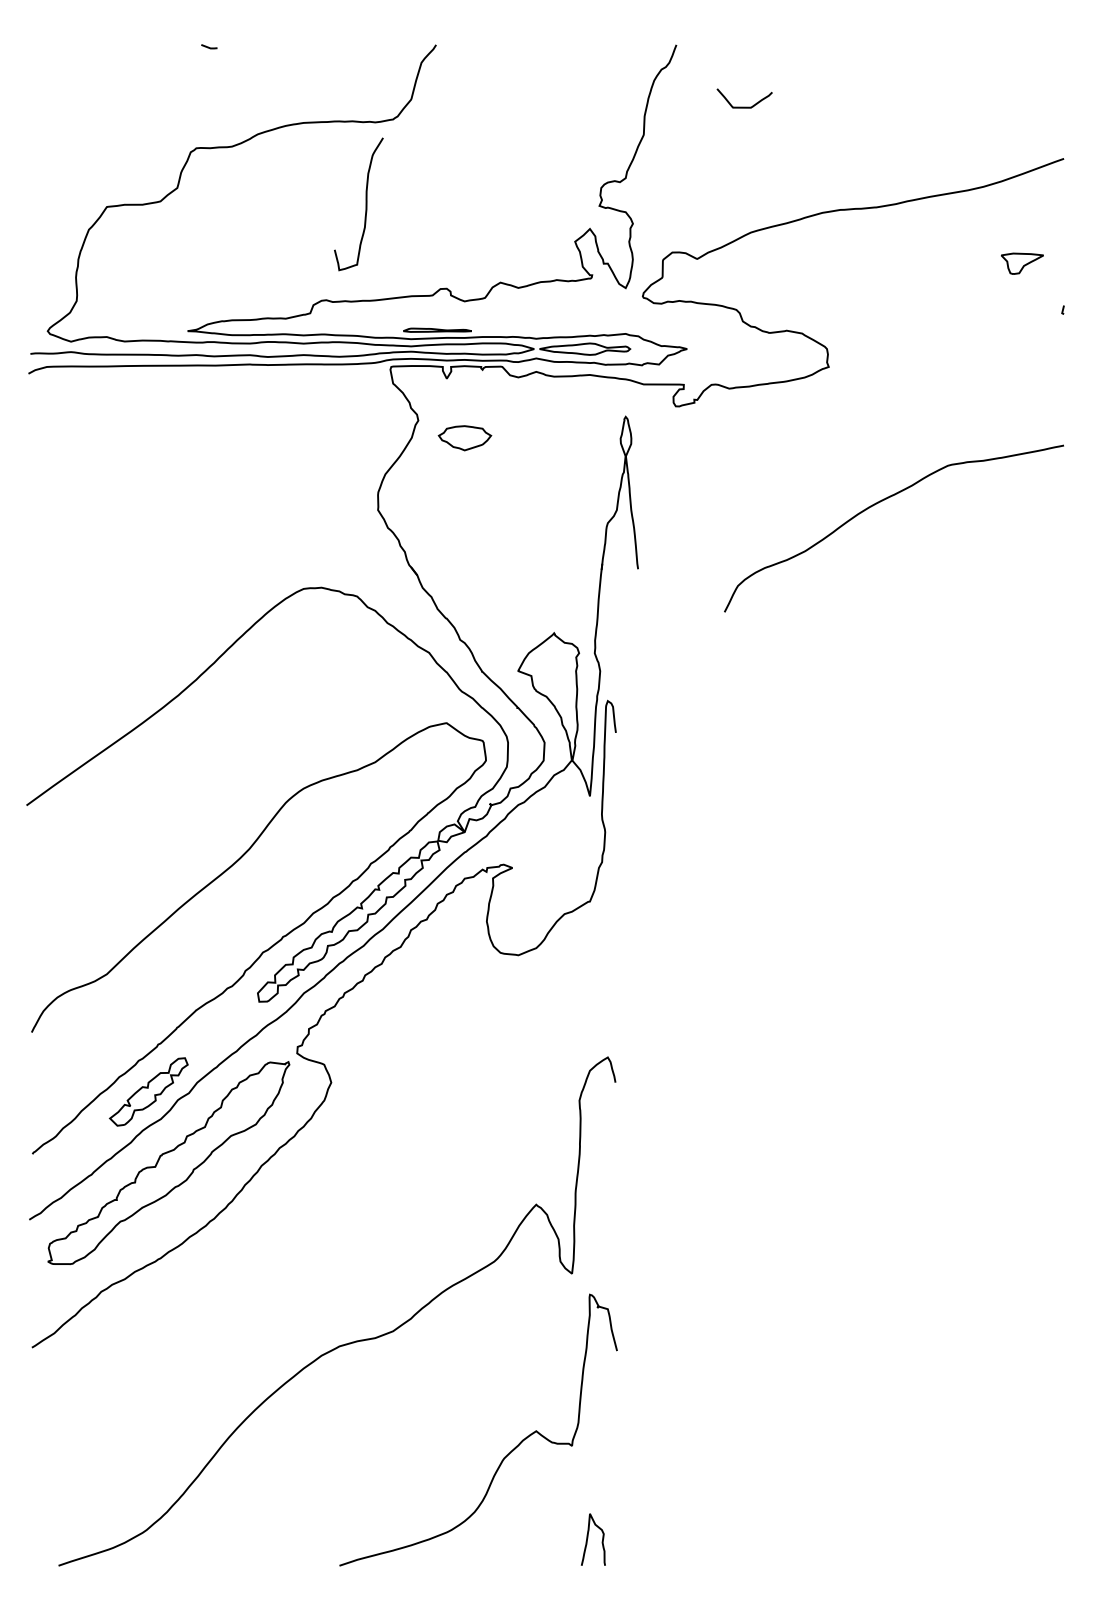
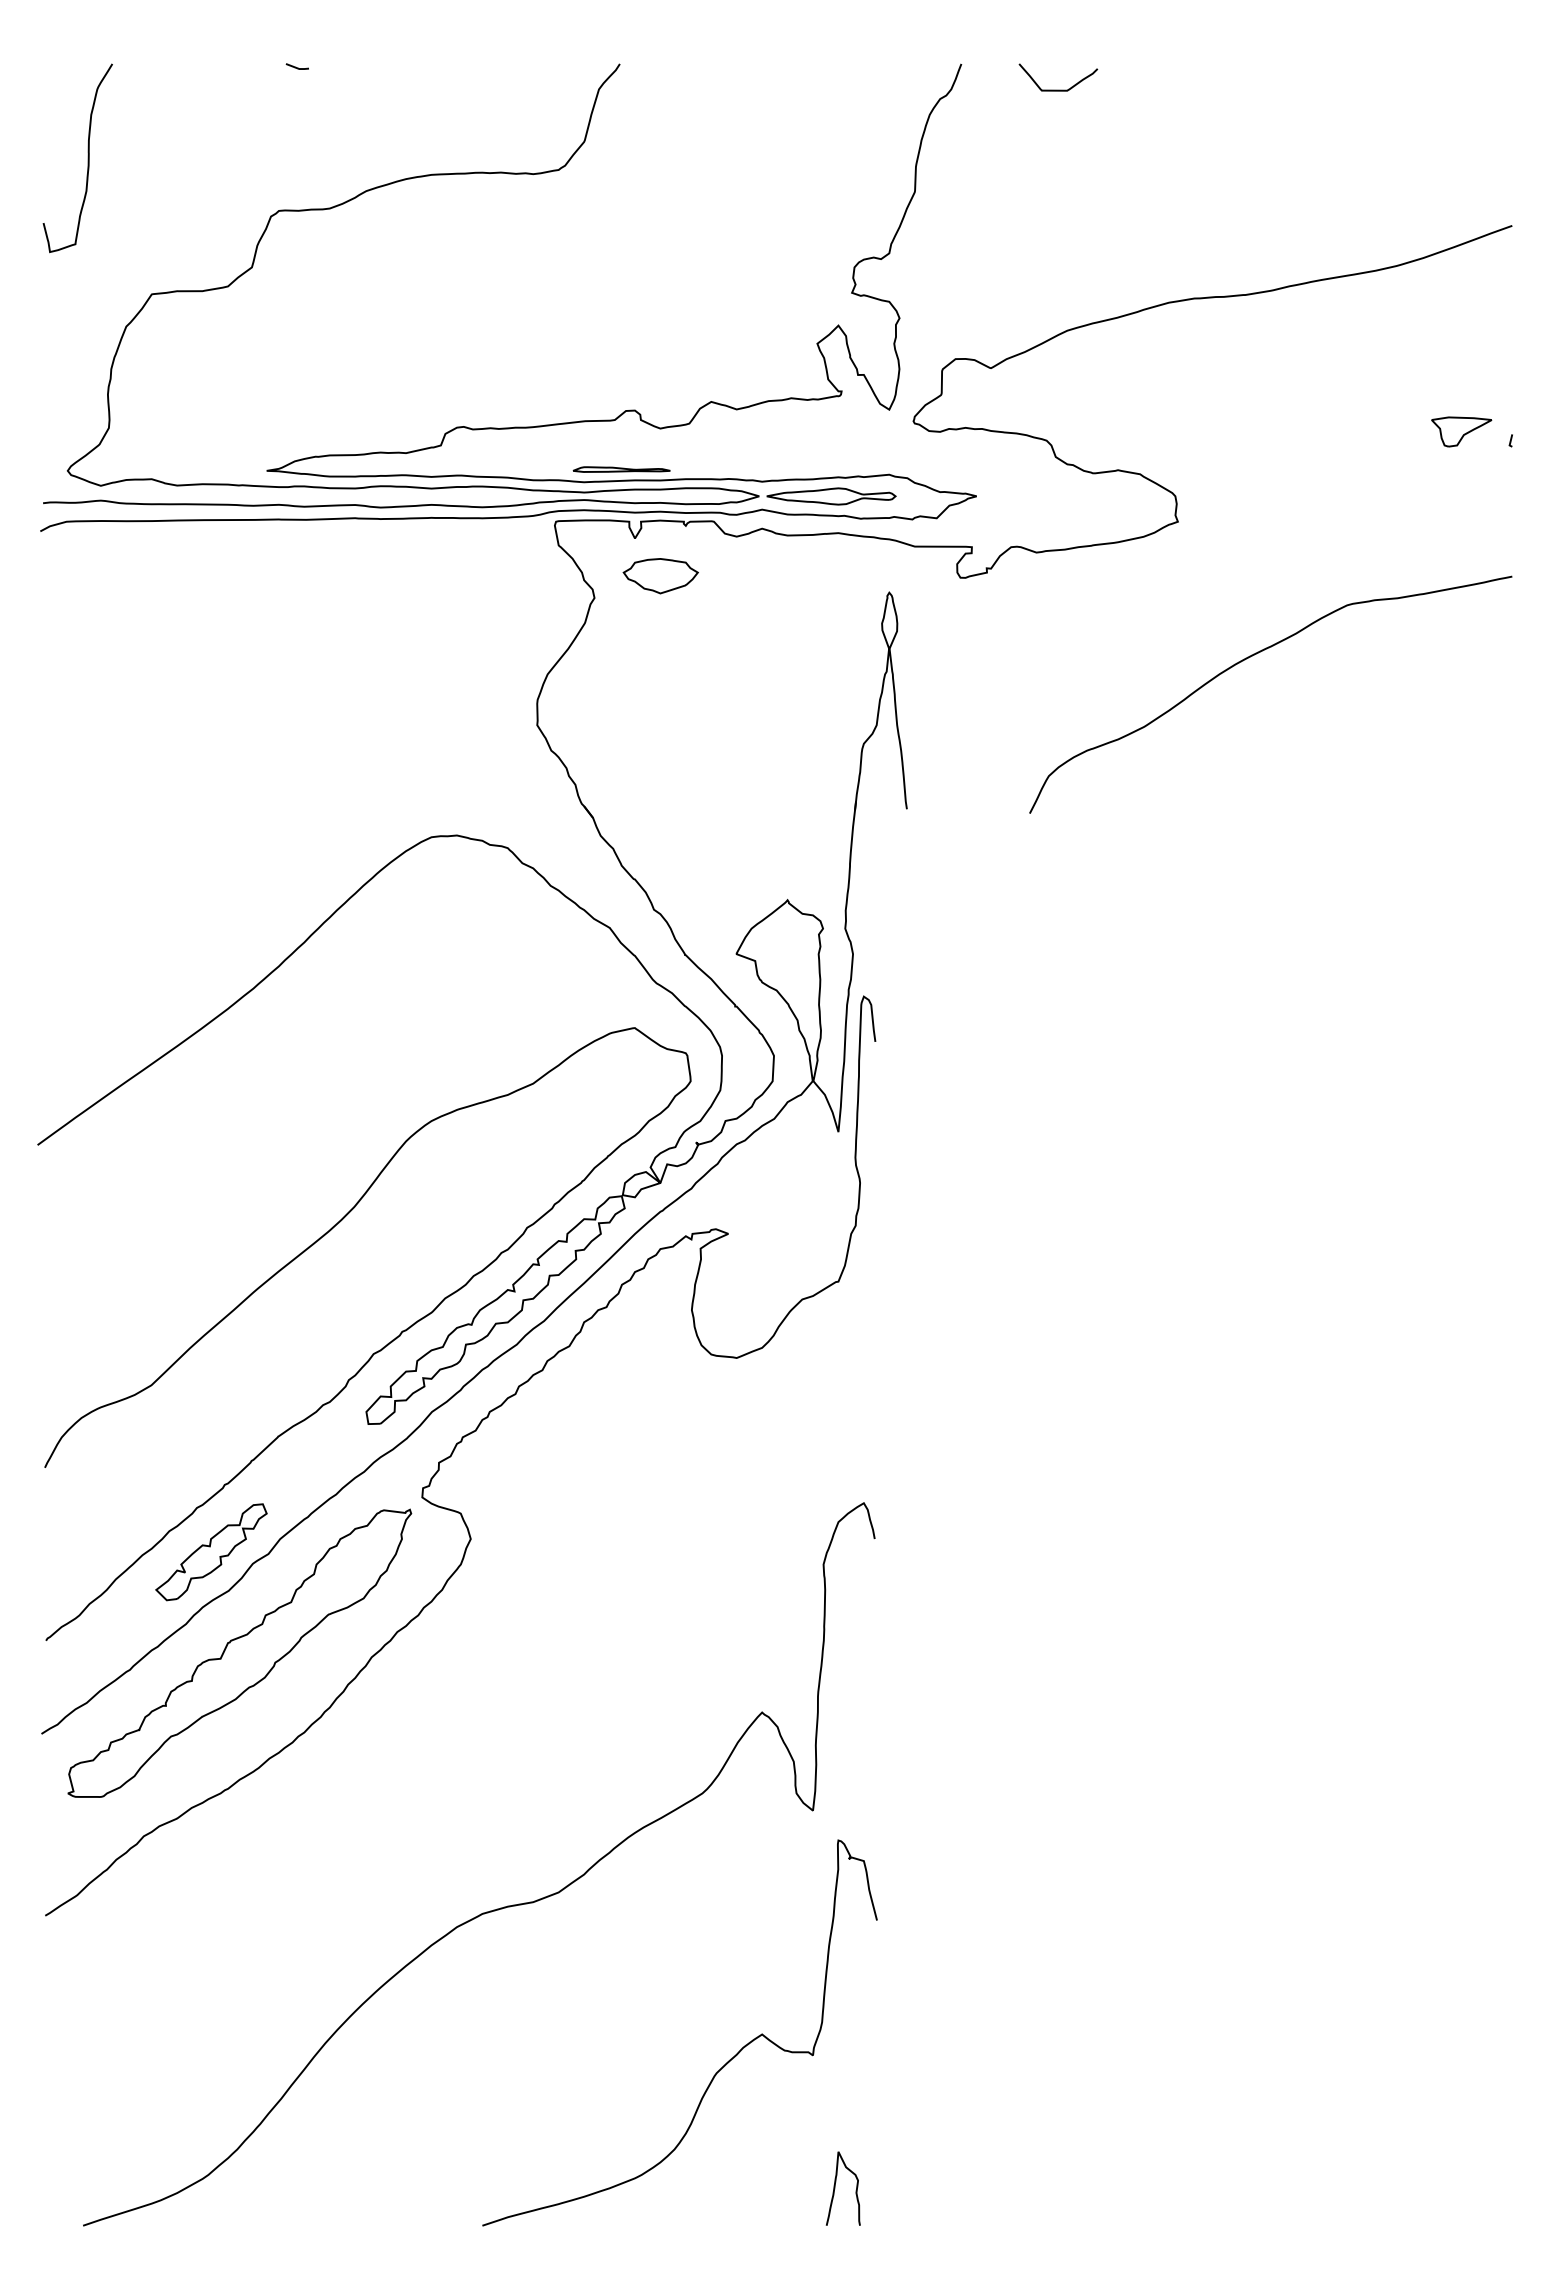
curve: (744, 106) -> (1058, 88), moved
curve: (365, 204) -> (87, 158), moved
part: (1022, 263) -> (1461, 431), moved
part: (464, 438) -> (660, 576), moved
curve: (880, 502) -> (1251, 657), moved

